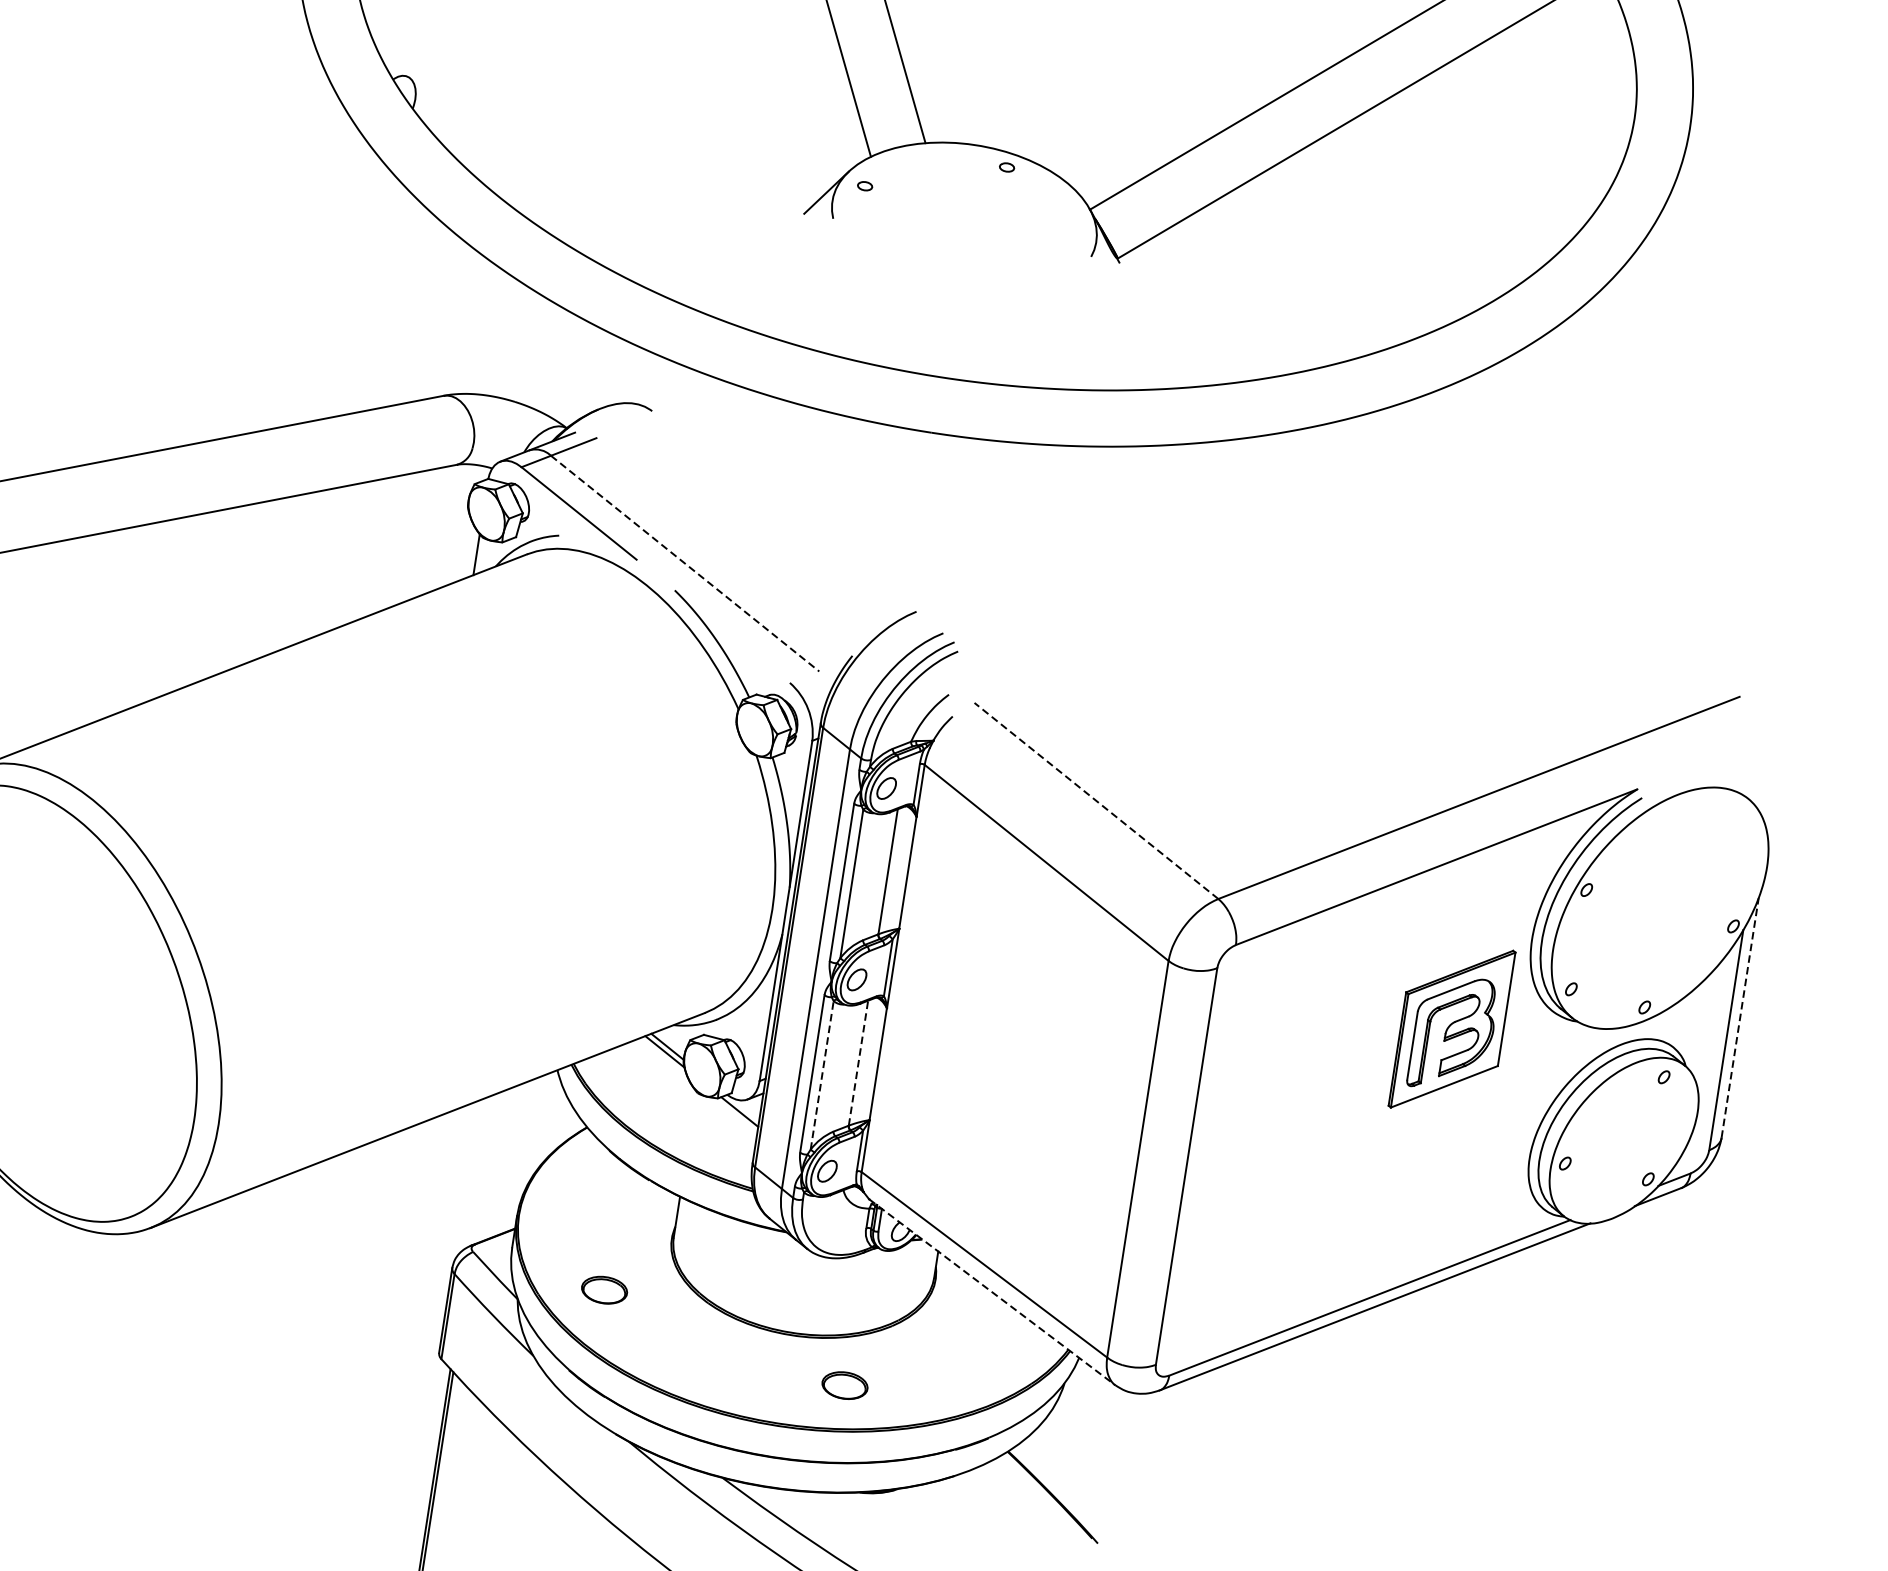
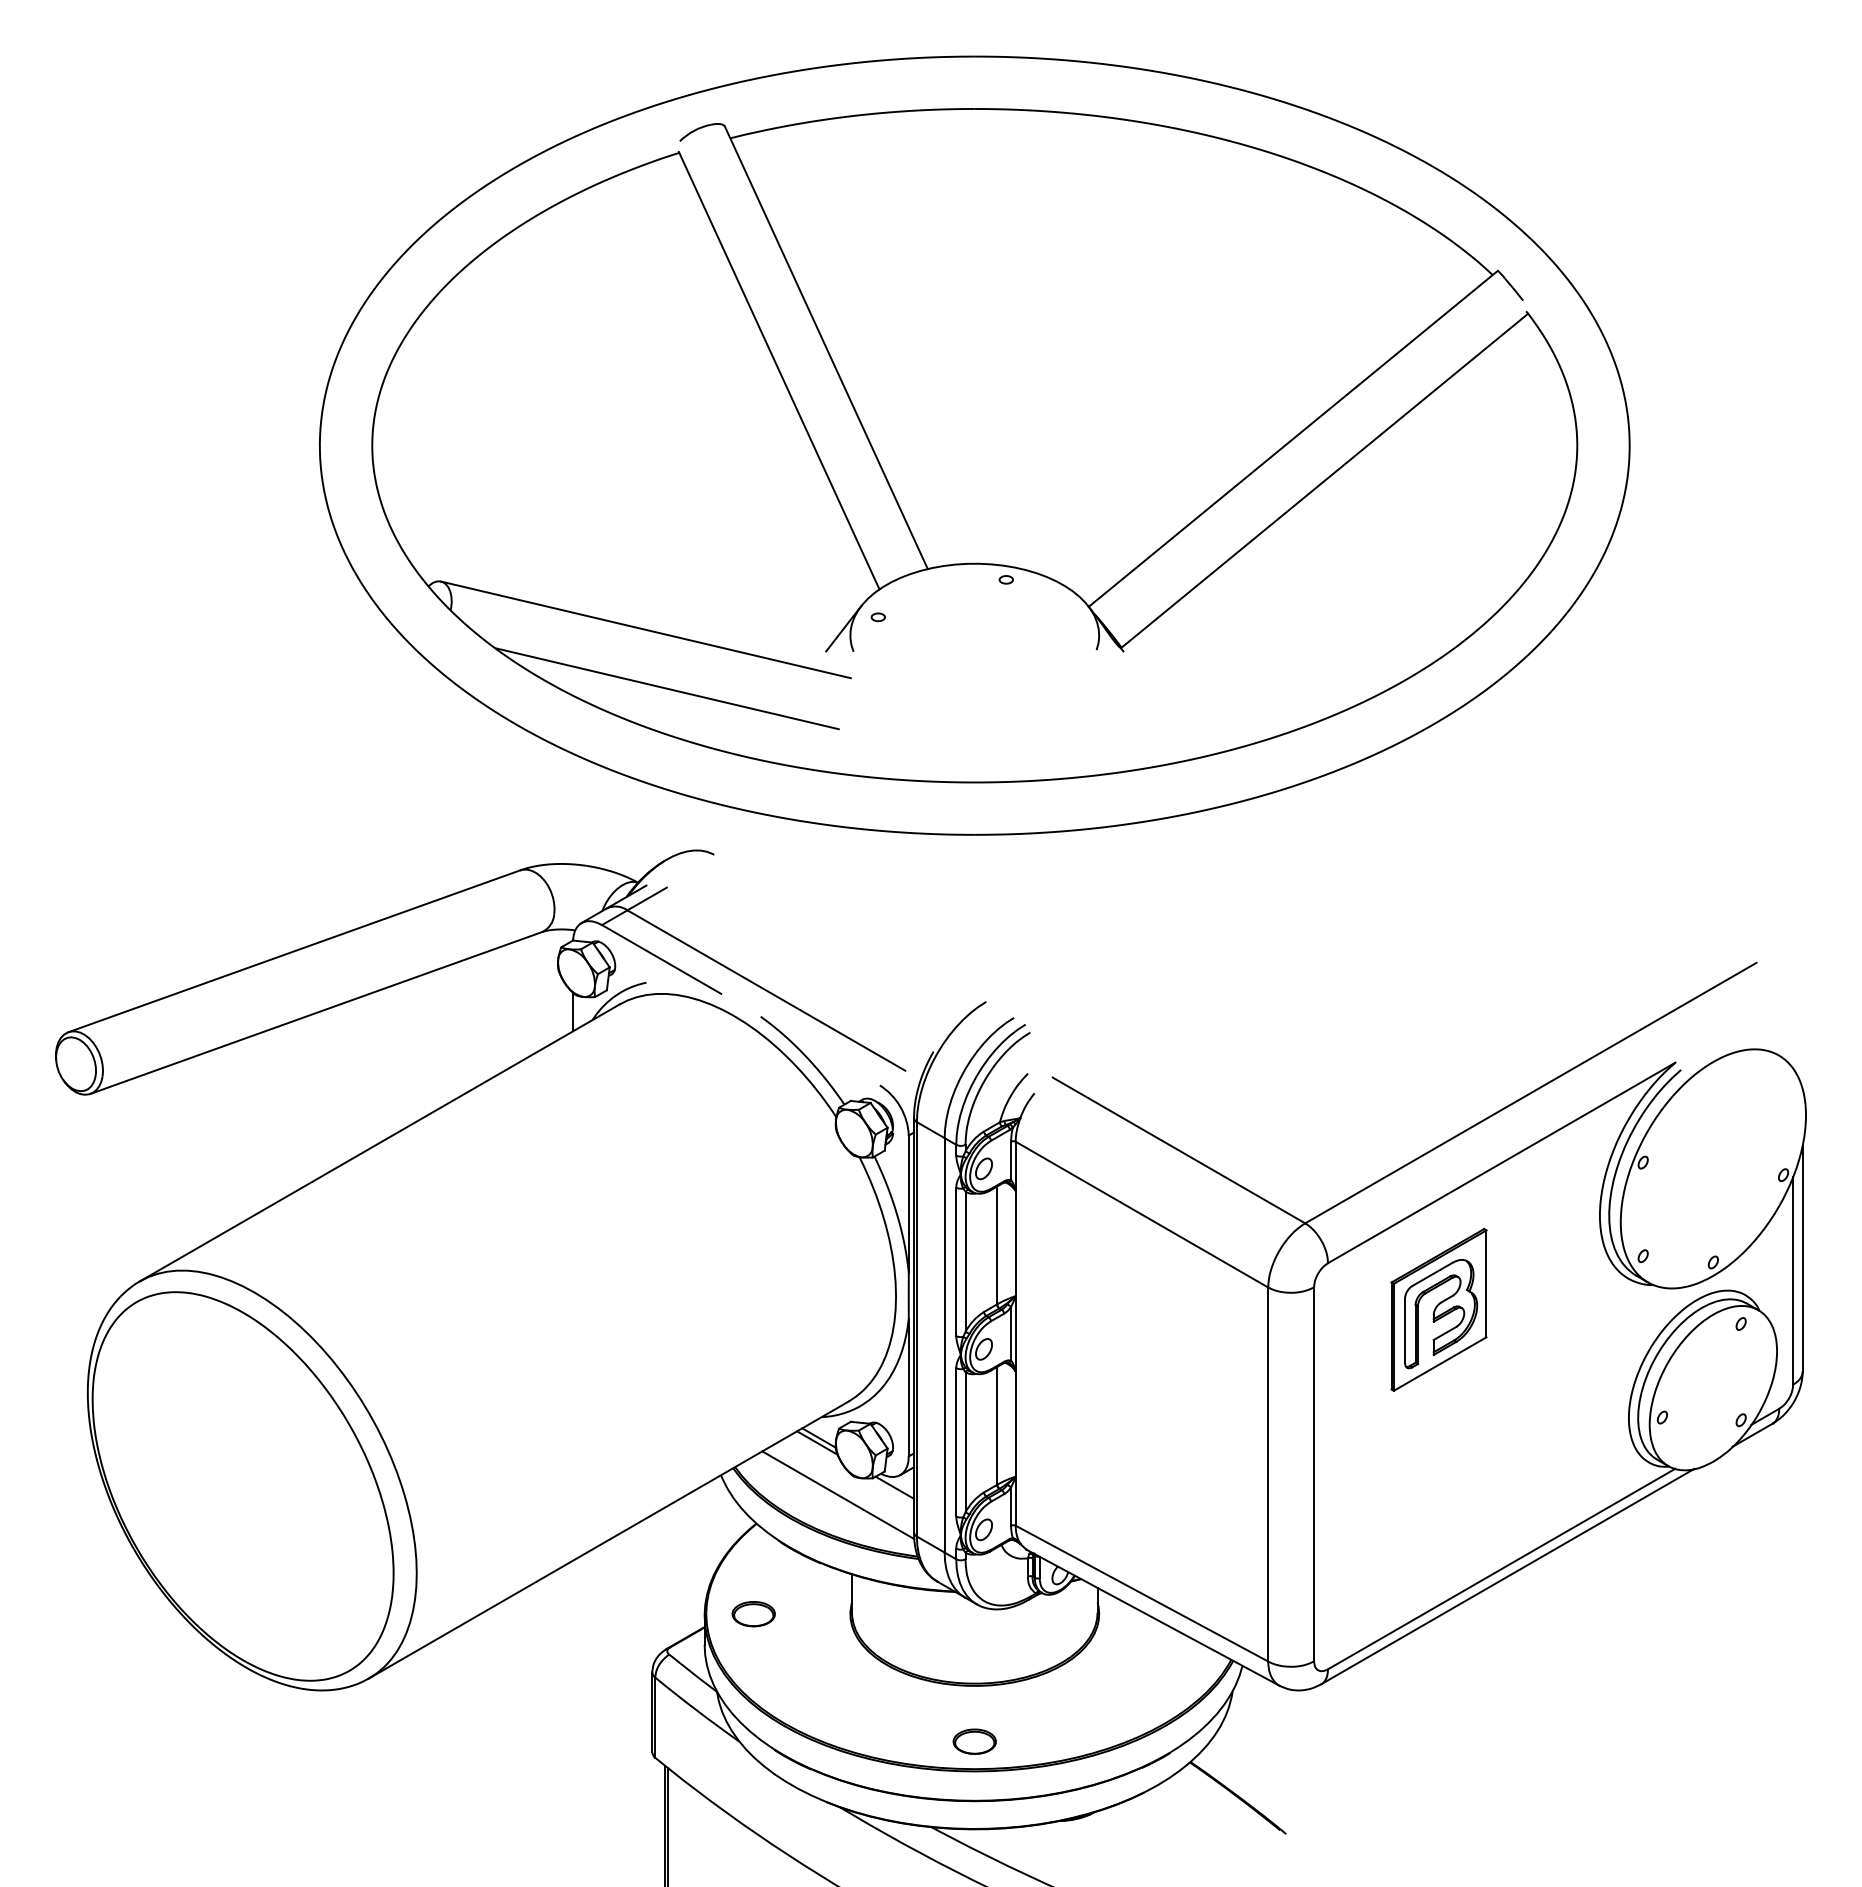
line: (616, 160) -> (645, 629), added
line: (628, 226) -> (666, 688), added
line: (685, 563) -> (766, 990), dashed -> solid
line: (1095, 800) -> (1178, 1150), dashed -> solid
line: (1740, 1016) -> (1802, 1257), dashed -> solid
part: (1451, 1028) -> (1438, 1309), moved
line: (858, 1062) -> (997, 1425), dashed -> solid
line: (822, 1074) -> (965, 1441), dashed -> solid
line: (678, 1110) -> (838, 1495), added
part: (604, 1290) -> (753, 1614), moved
line: (992, 1292) -> (1153, 1617), dashed -> solid
part: (844, 1385) -> (974, 1741), moved

